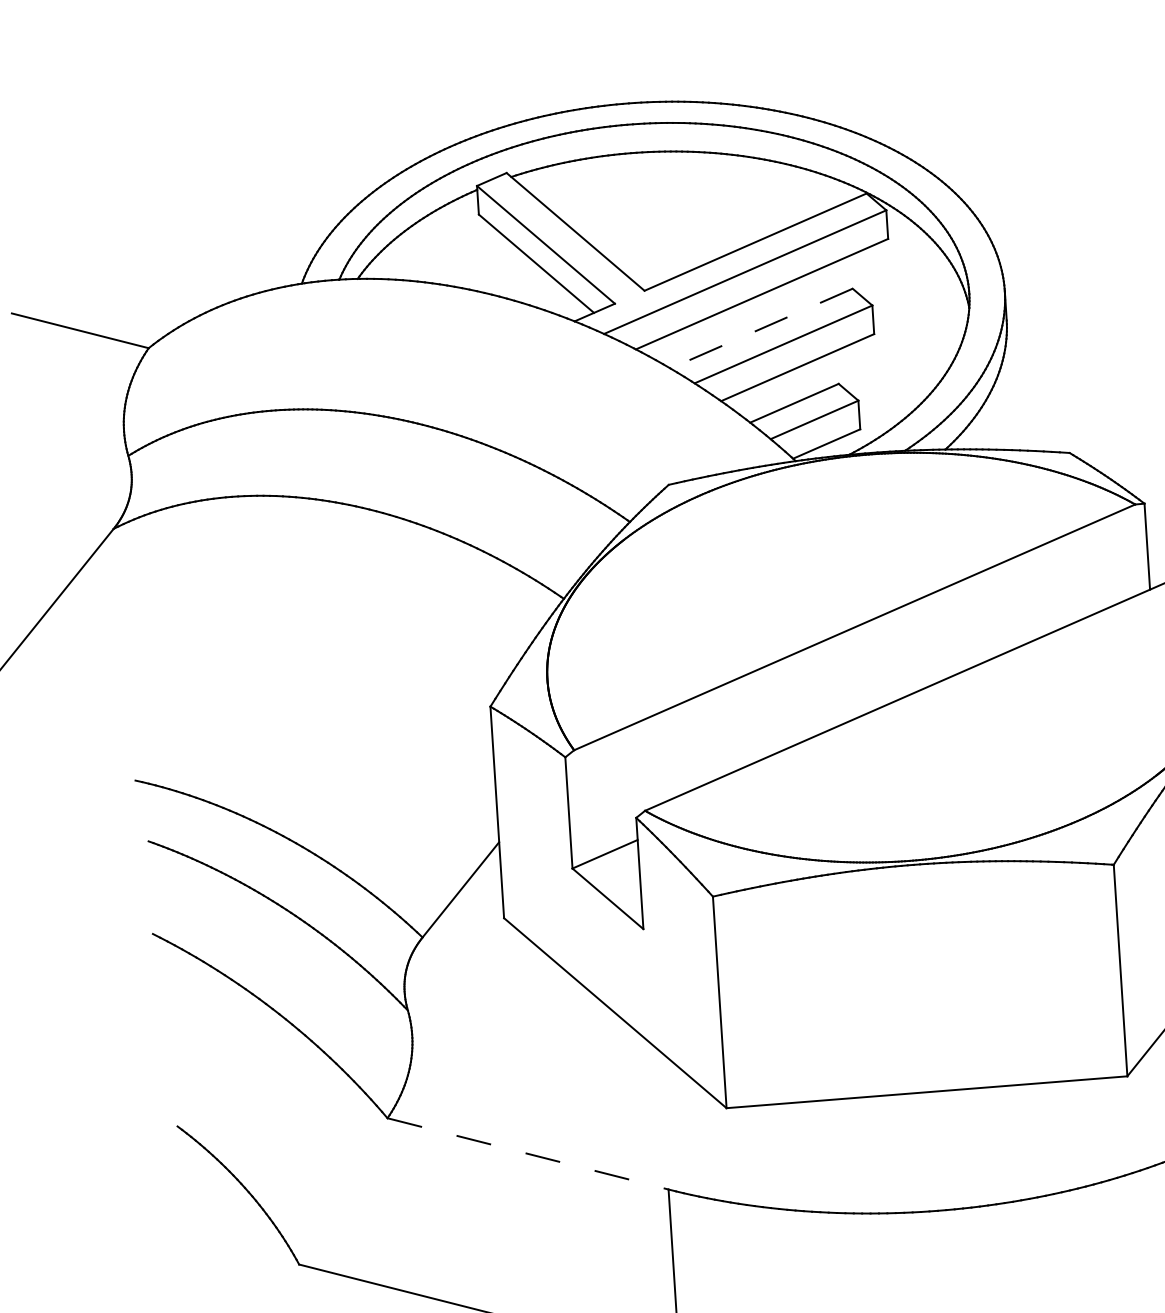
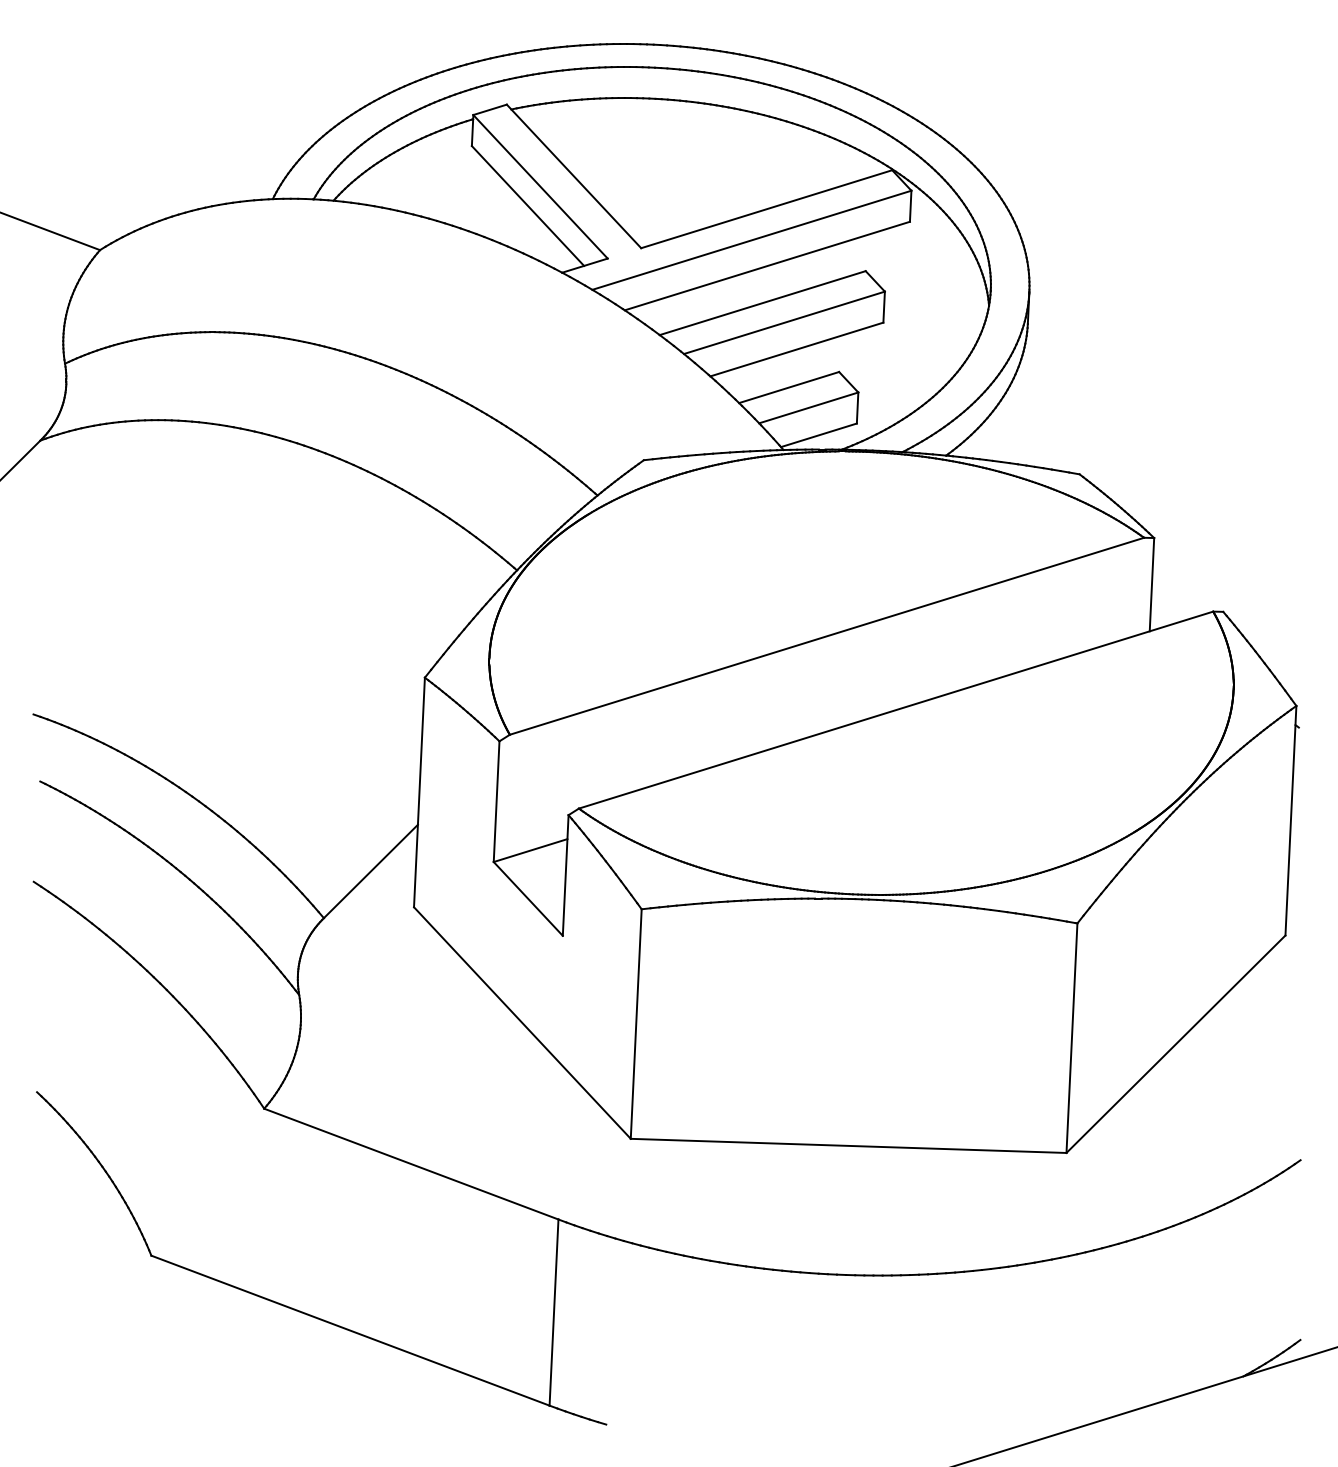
line: (761, 328) -> (762, 303), dashed -> solid
line: (528, 1154) -> (411, 1164), dashed -> solid

